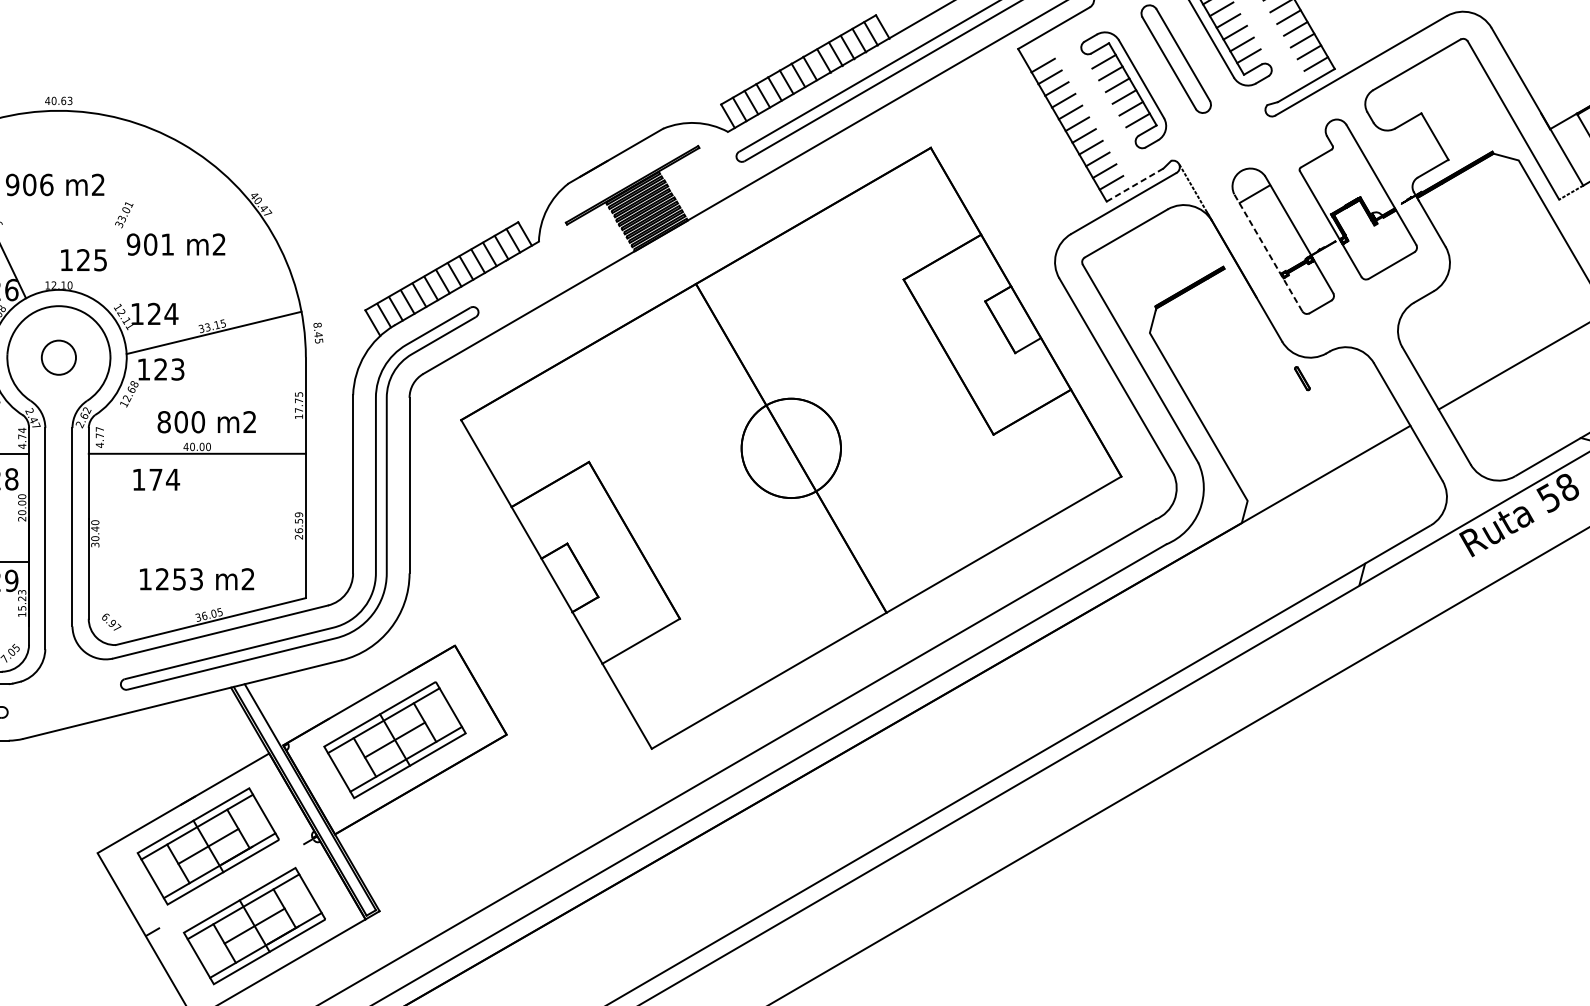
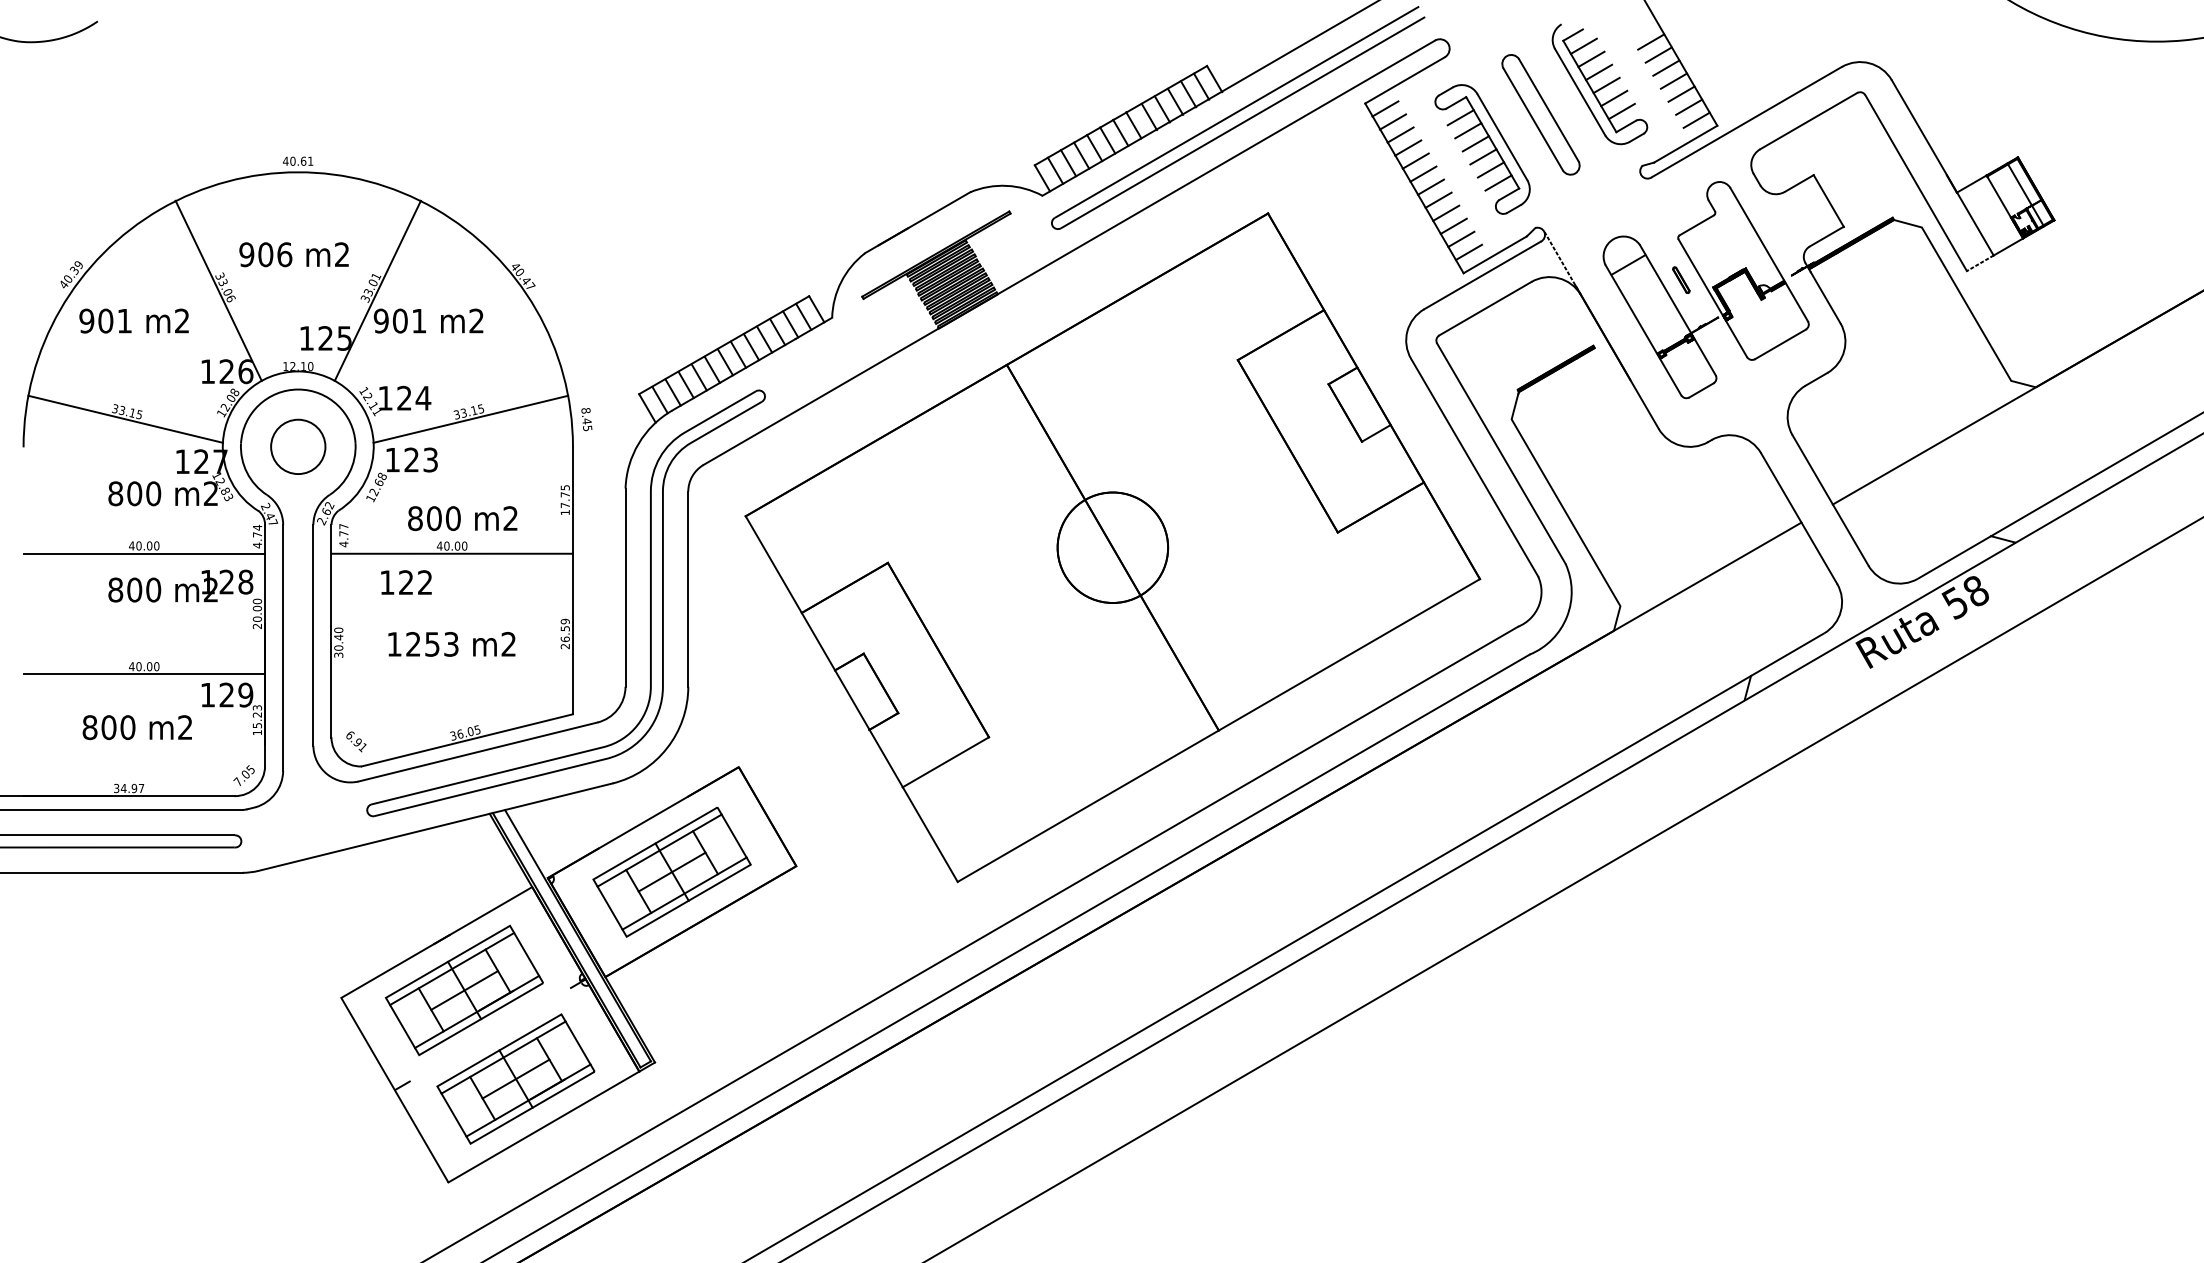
line: (1036, 53) -> (1385, 108), added
text: (69, 100) -> (310, 160), 40.63 -> 40.61
line: (1135, 184) -> (1495, 254), dashed -> solid
line: (130, 217) -> (377, 290), added
line: (1268, 252) -> (1643, 329), dashed -> solid
circle: (59, 357) -> (298, 446), size x1.43
part: (1302, 378) -> (1681, 279), moved
text: (165, 479) -> (416, 582), 174 -> 122
text: (196, 579) -> (451, 644), moved
text: (116, 627) -> (362, 747), 6.97 -> 6.91

